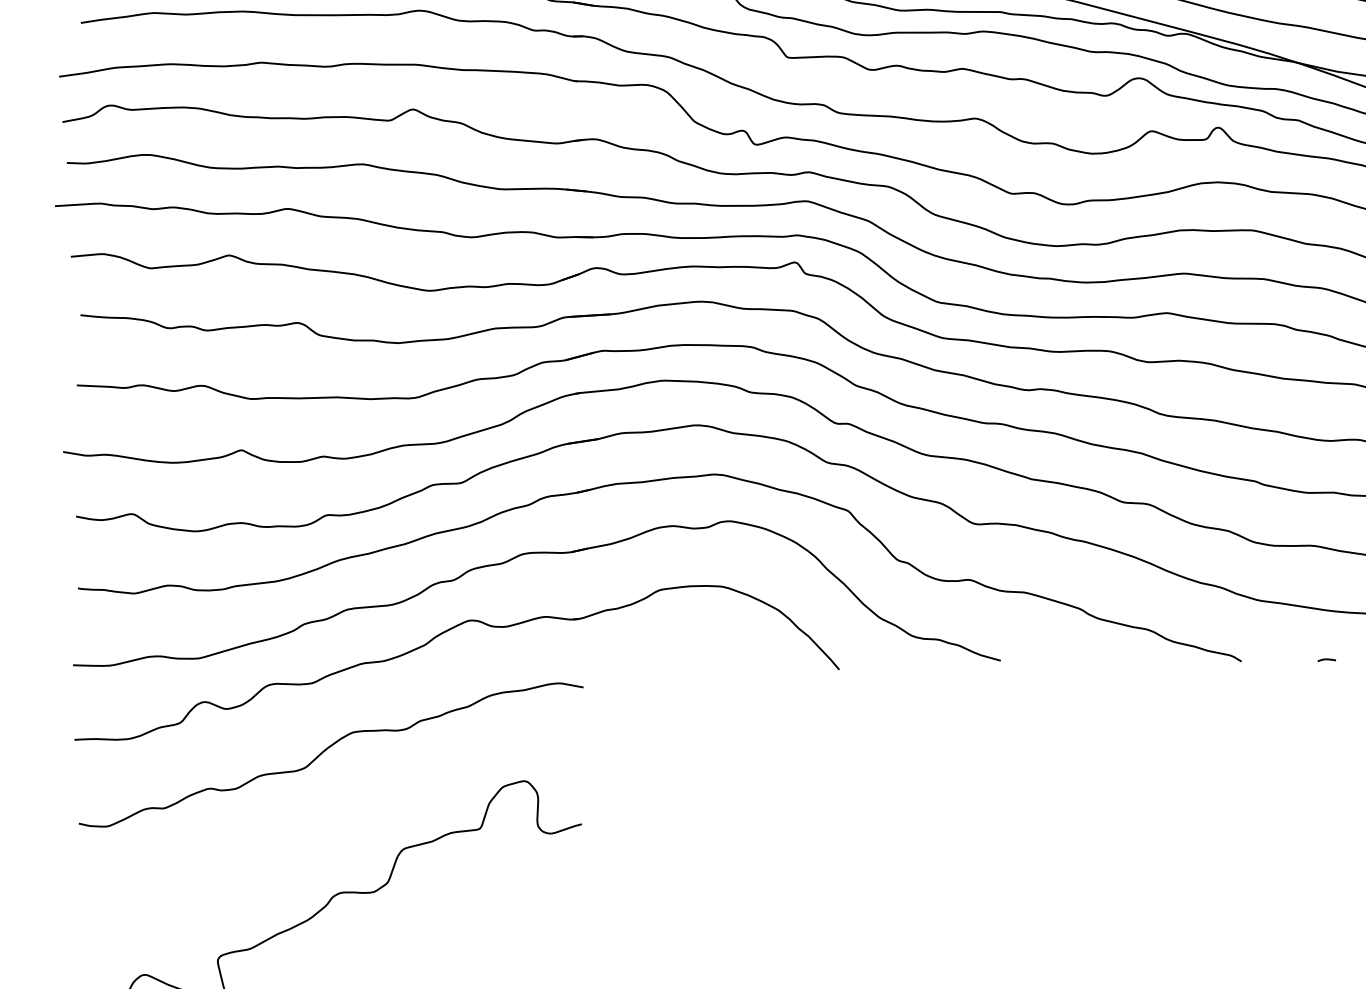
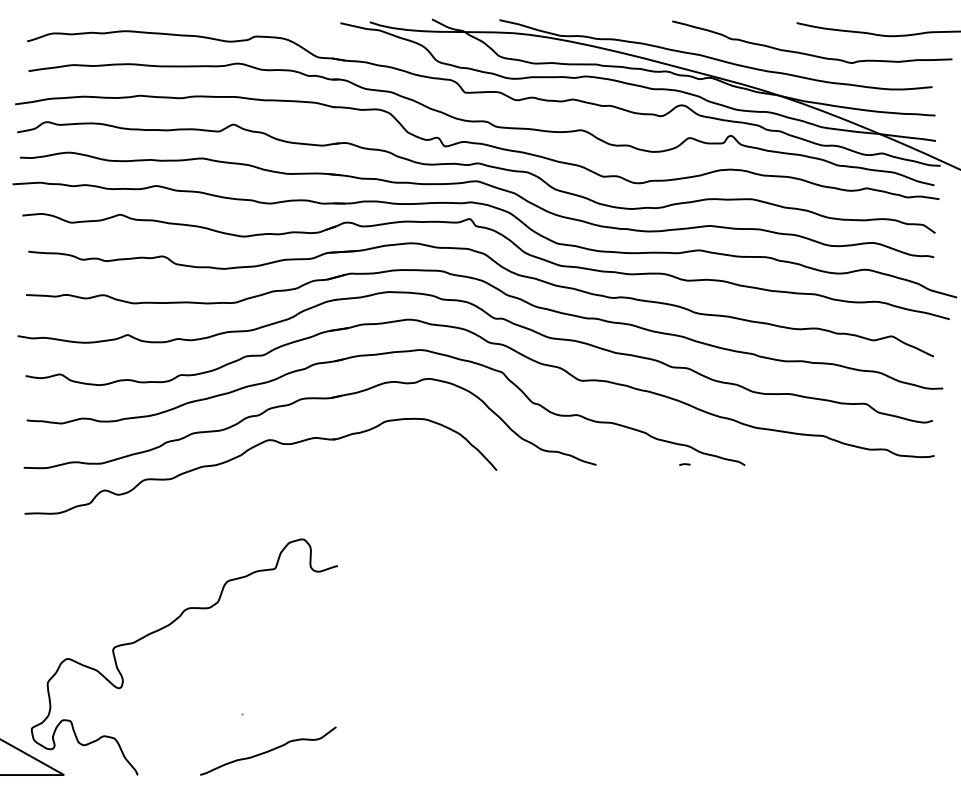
curve: (1326, 659) -> (684, 464), moved
curve: (326, 750) -> (180, 520), removed

